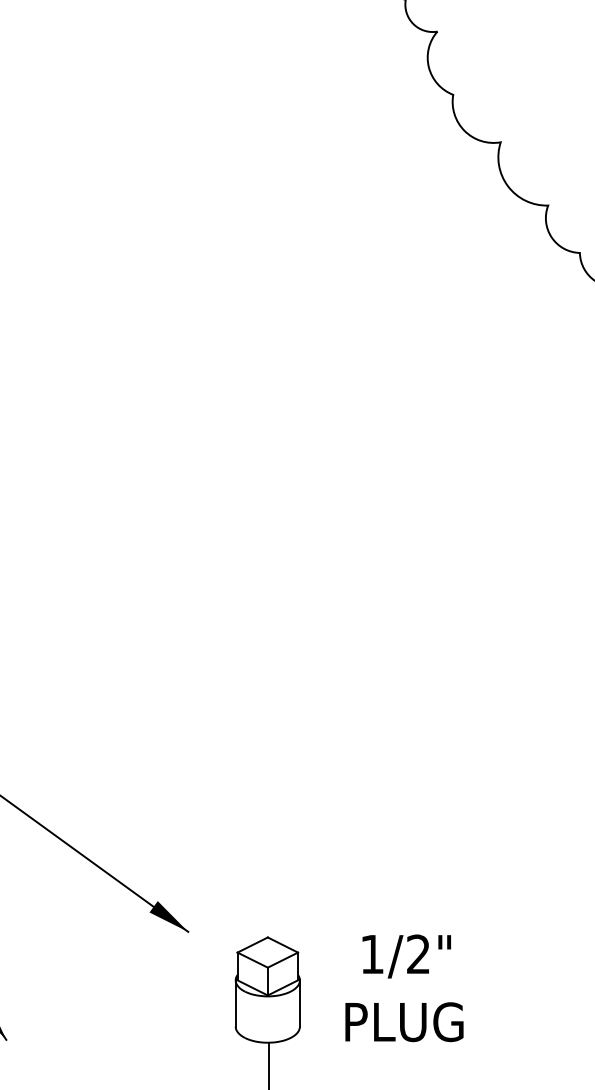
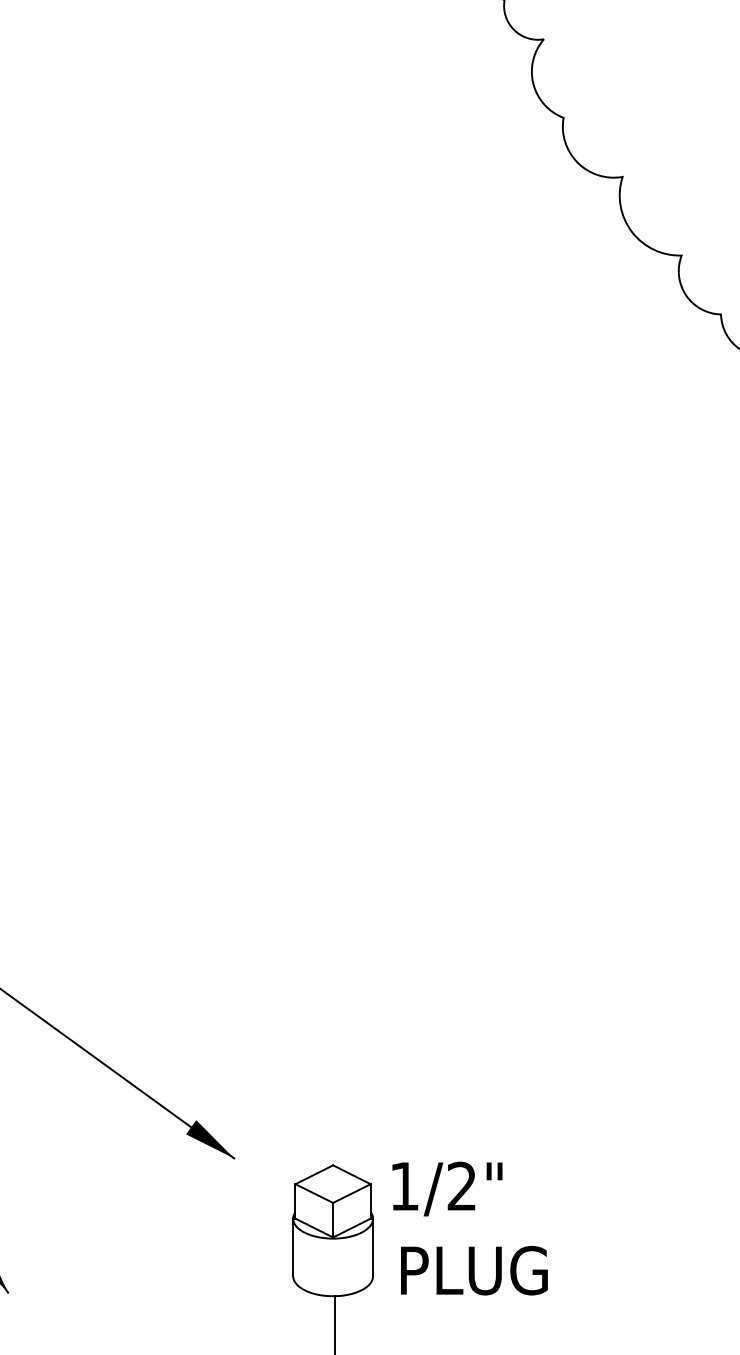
text: (406, 956) -> (447, 1189), moved
text: (404, 1022) -> (474, 1271), moved

